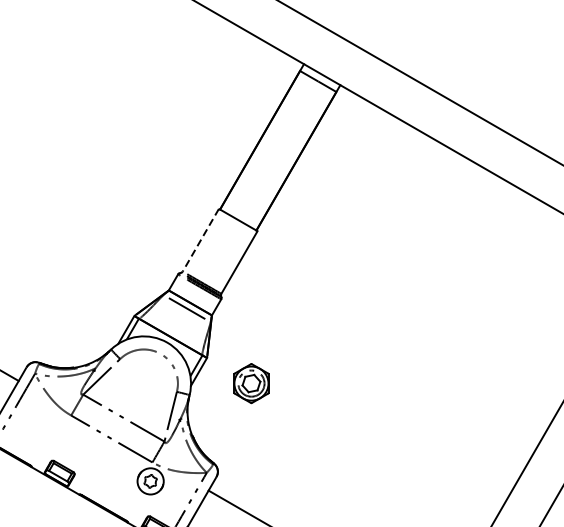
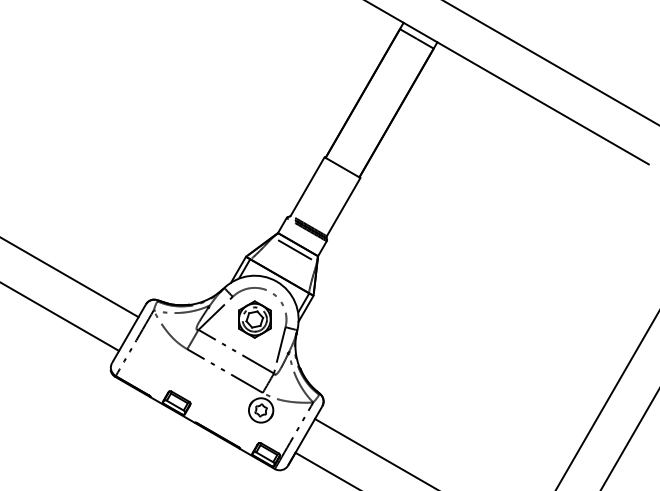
line: (200, 240) -> (307, 186), dashed -> solid
part: (251, 383) -> (254, 319), moved

